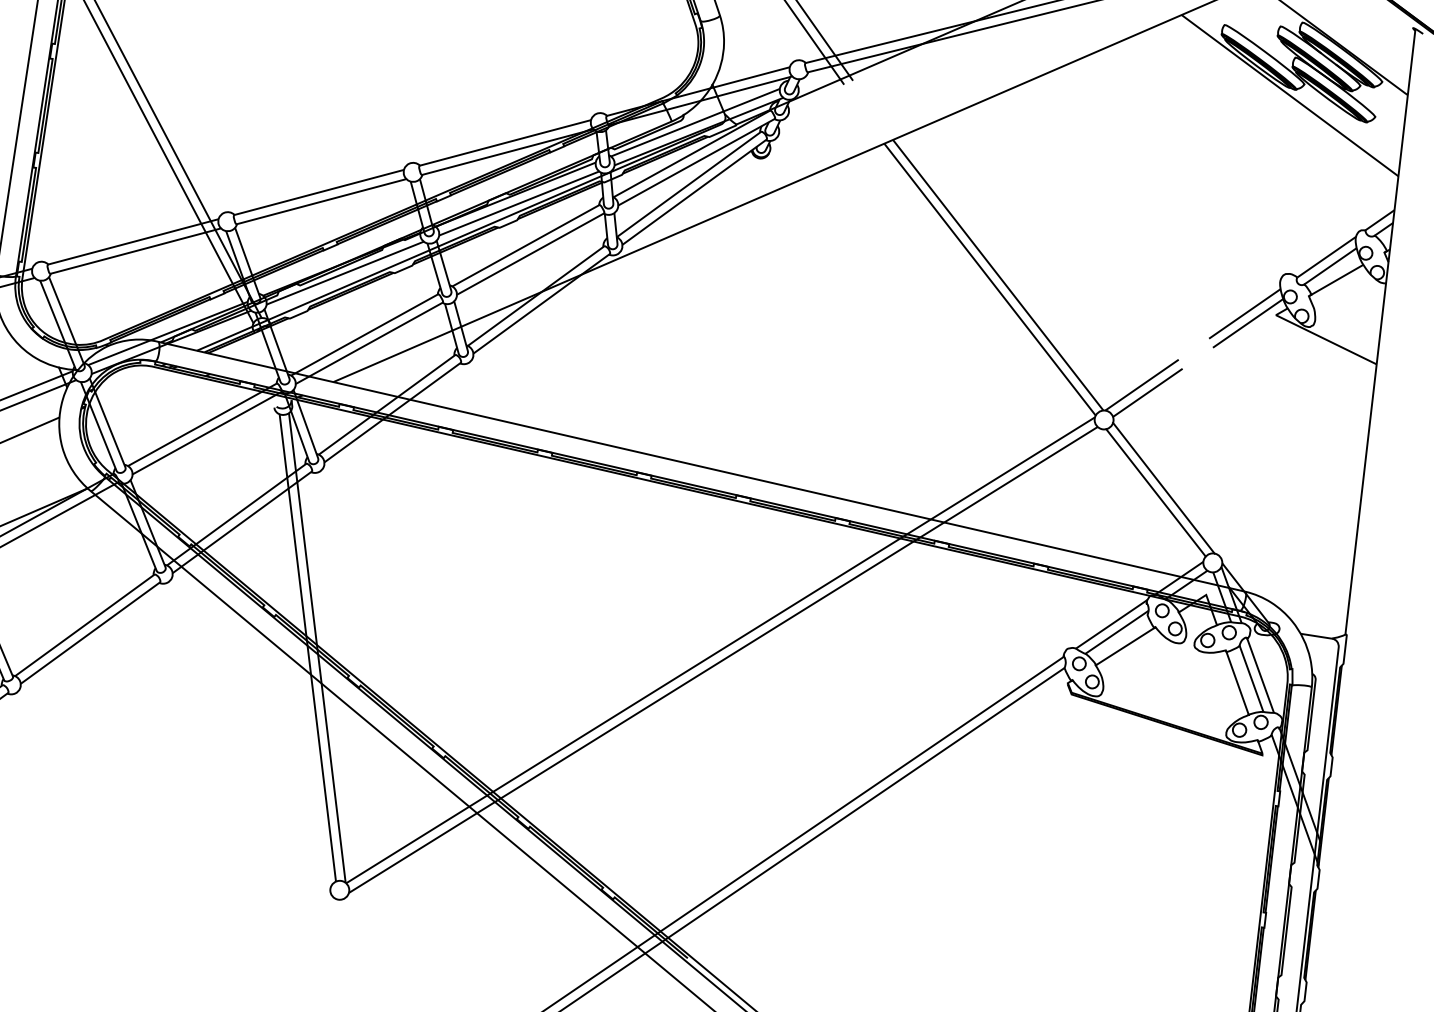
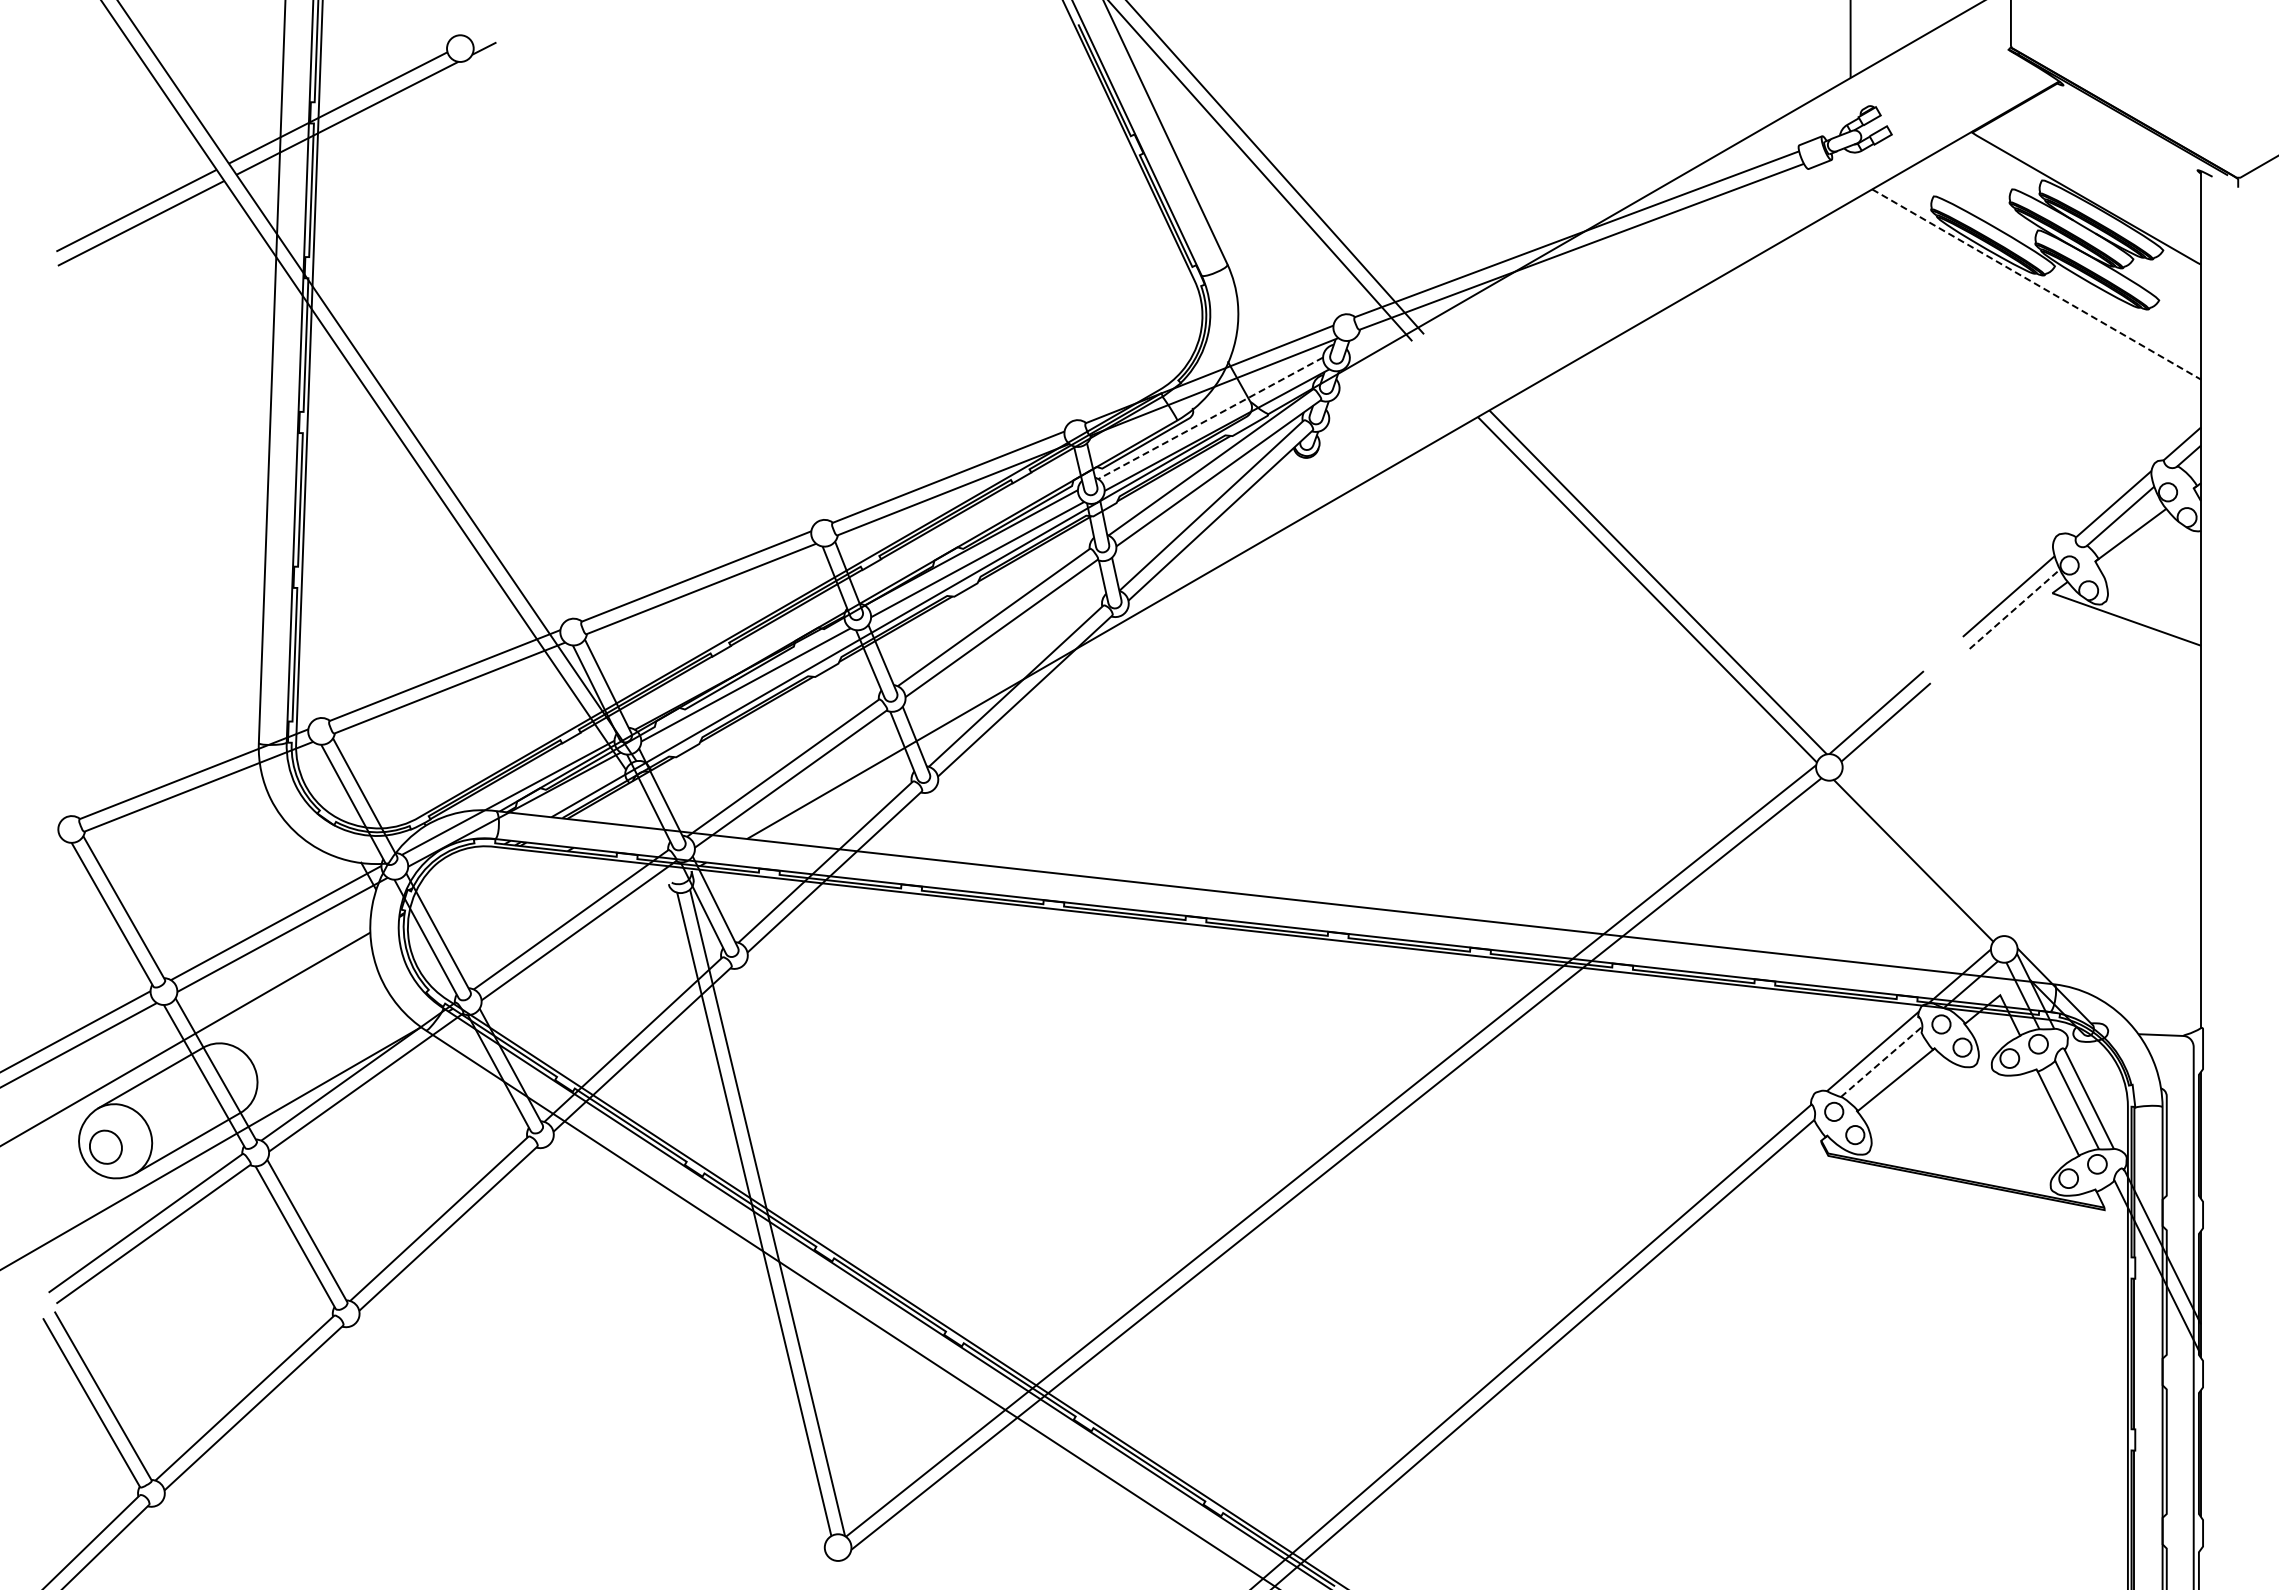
line: (1289, 95) -> (2036, 284), solid -> dashed
line: (695, 122) -> (1210, 418), solid -> dashed
line: (1248, 322) -> (2015, 608), solid -> dashed
line: (1163, 488) -> (1923, 853), removed
line: (1116, 632) -> (1881, 1061), solid -> dashed

